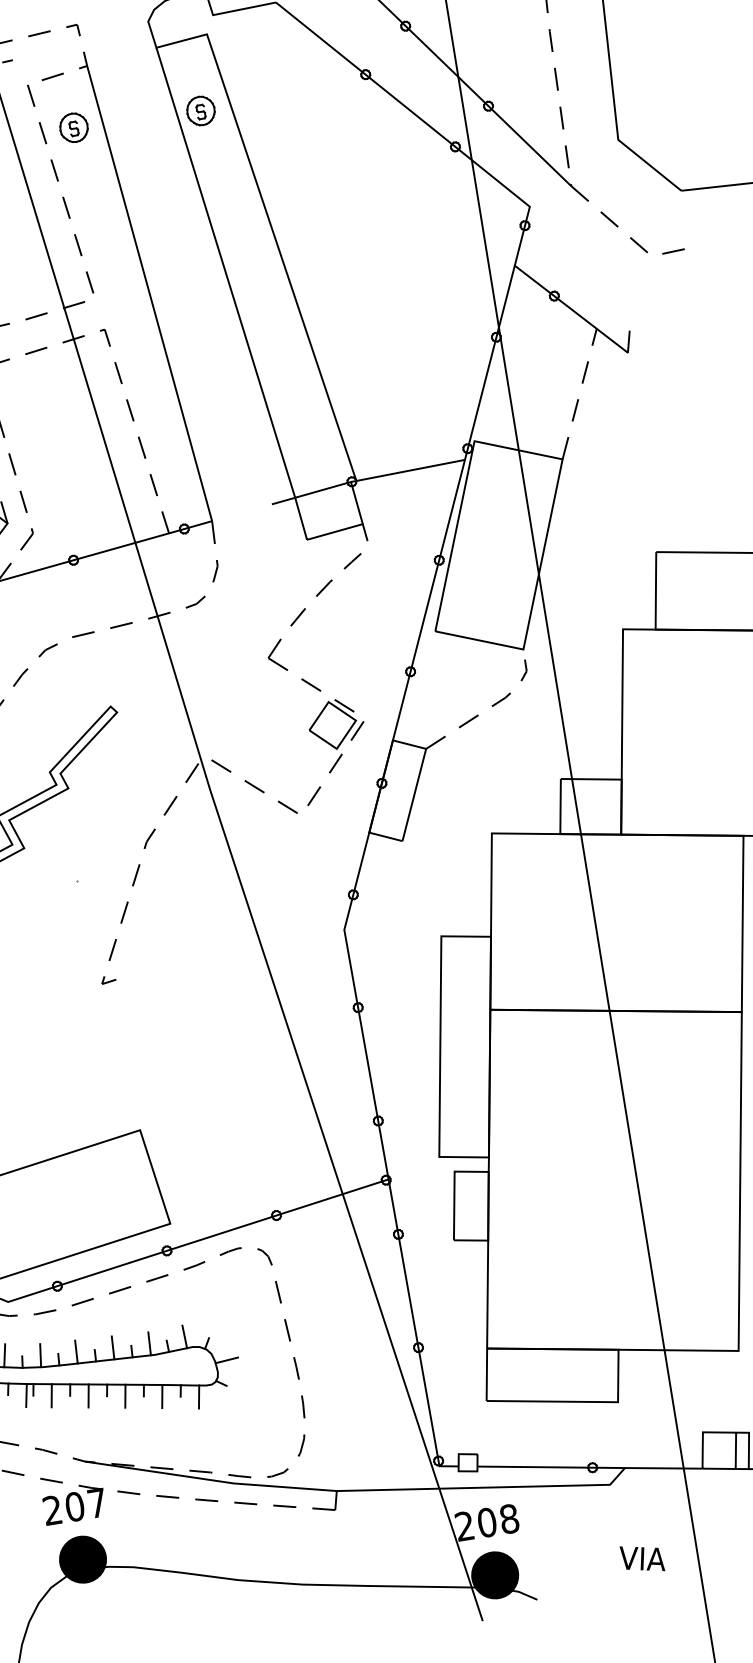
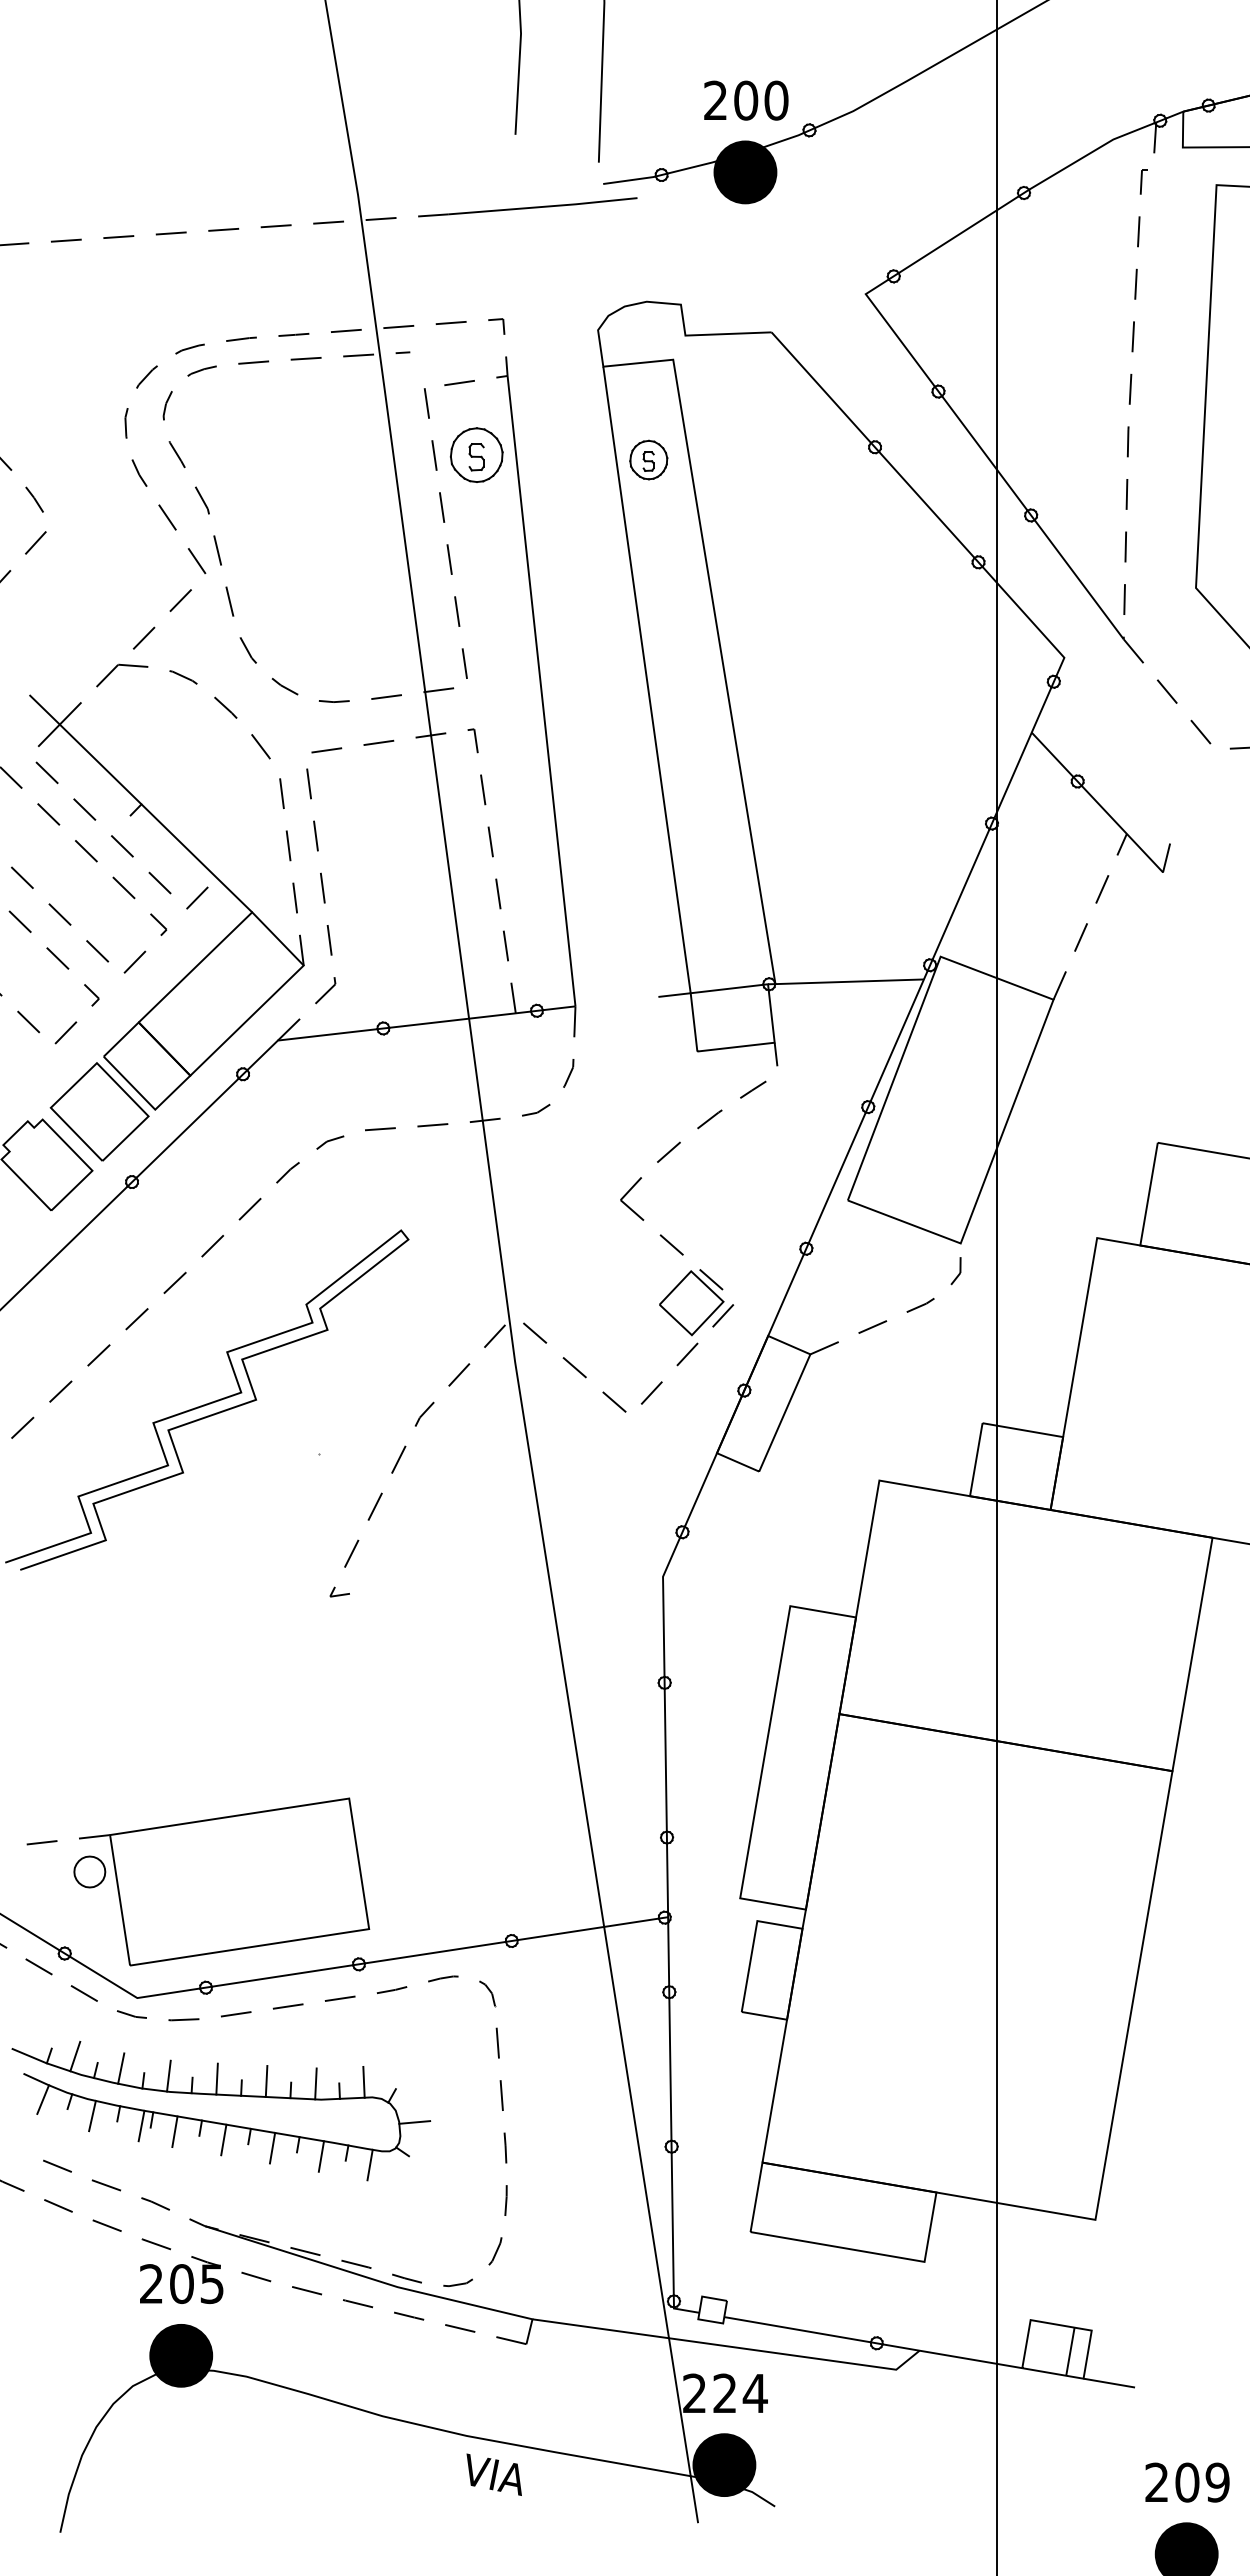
part: (73, 127) -> (476, 454), size x1.4
text: (96, 1503) -> (211, 2284), 207 -> 205
text: (498, 1520) -> (740, 2393), 208 -> 224
text: (641, 1558) -> (493, 2474), moved

